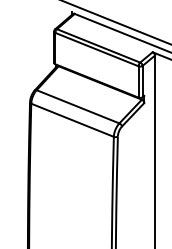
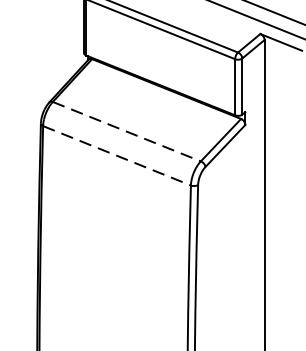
line: (78, 106) -> (127, 131), solid -> dashed
line: (73, 120) -> (118, 156), solid -> dashed

